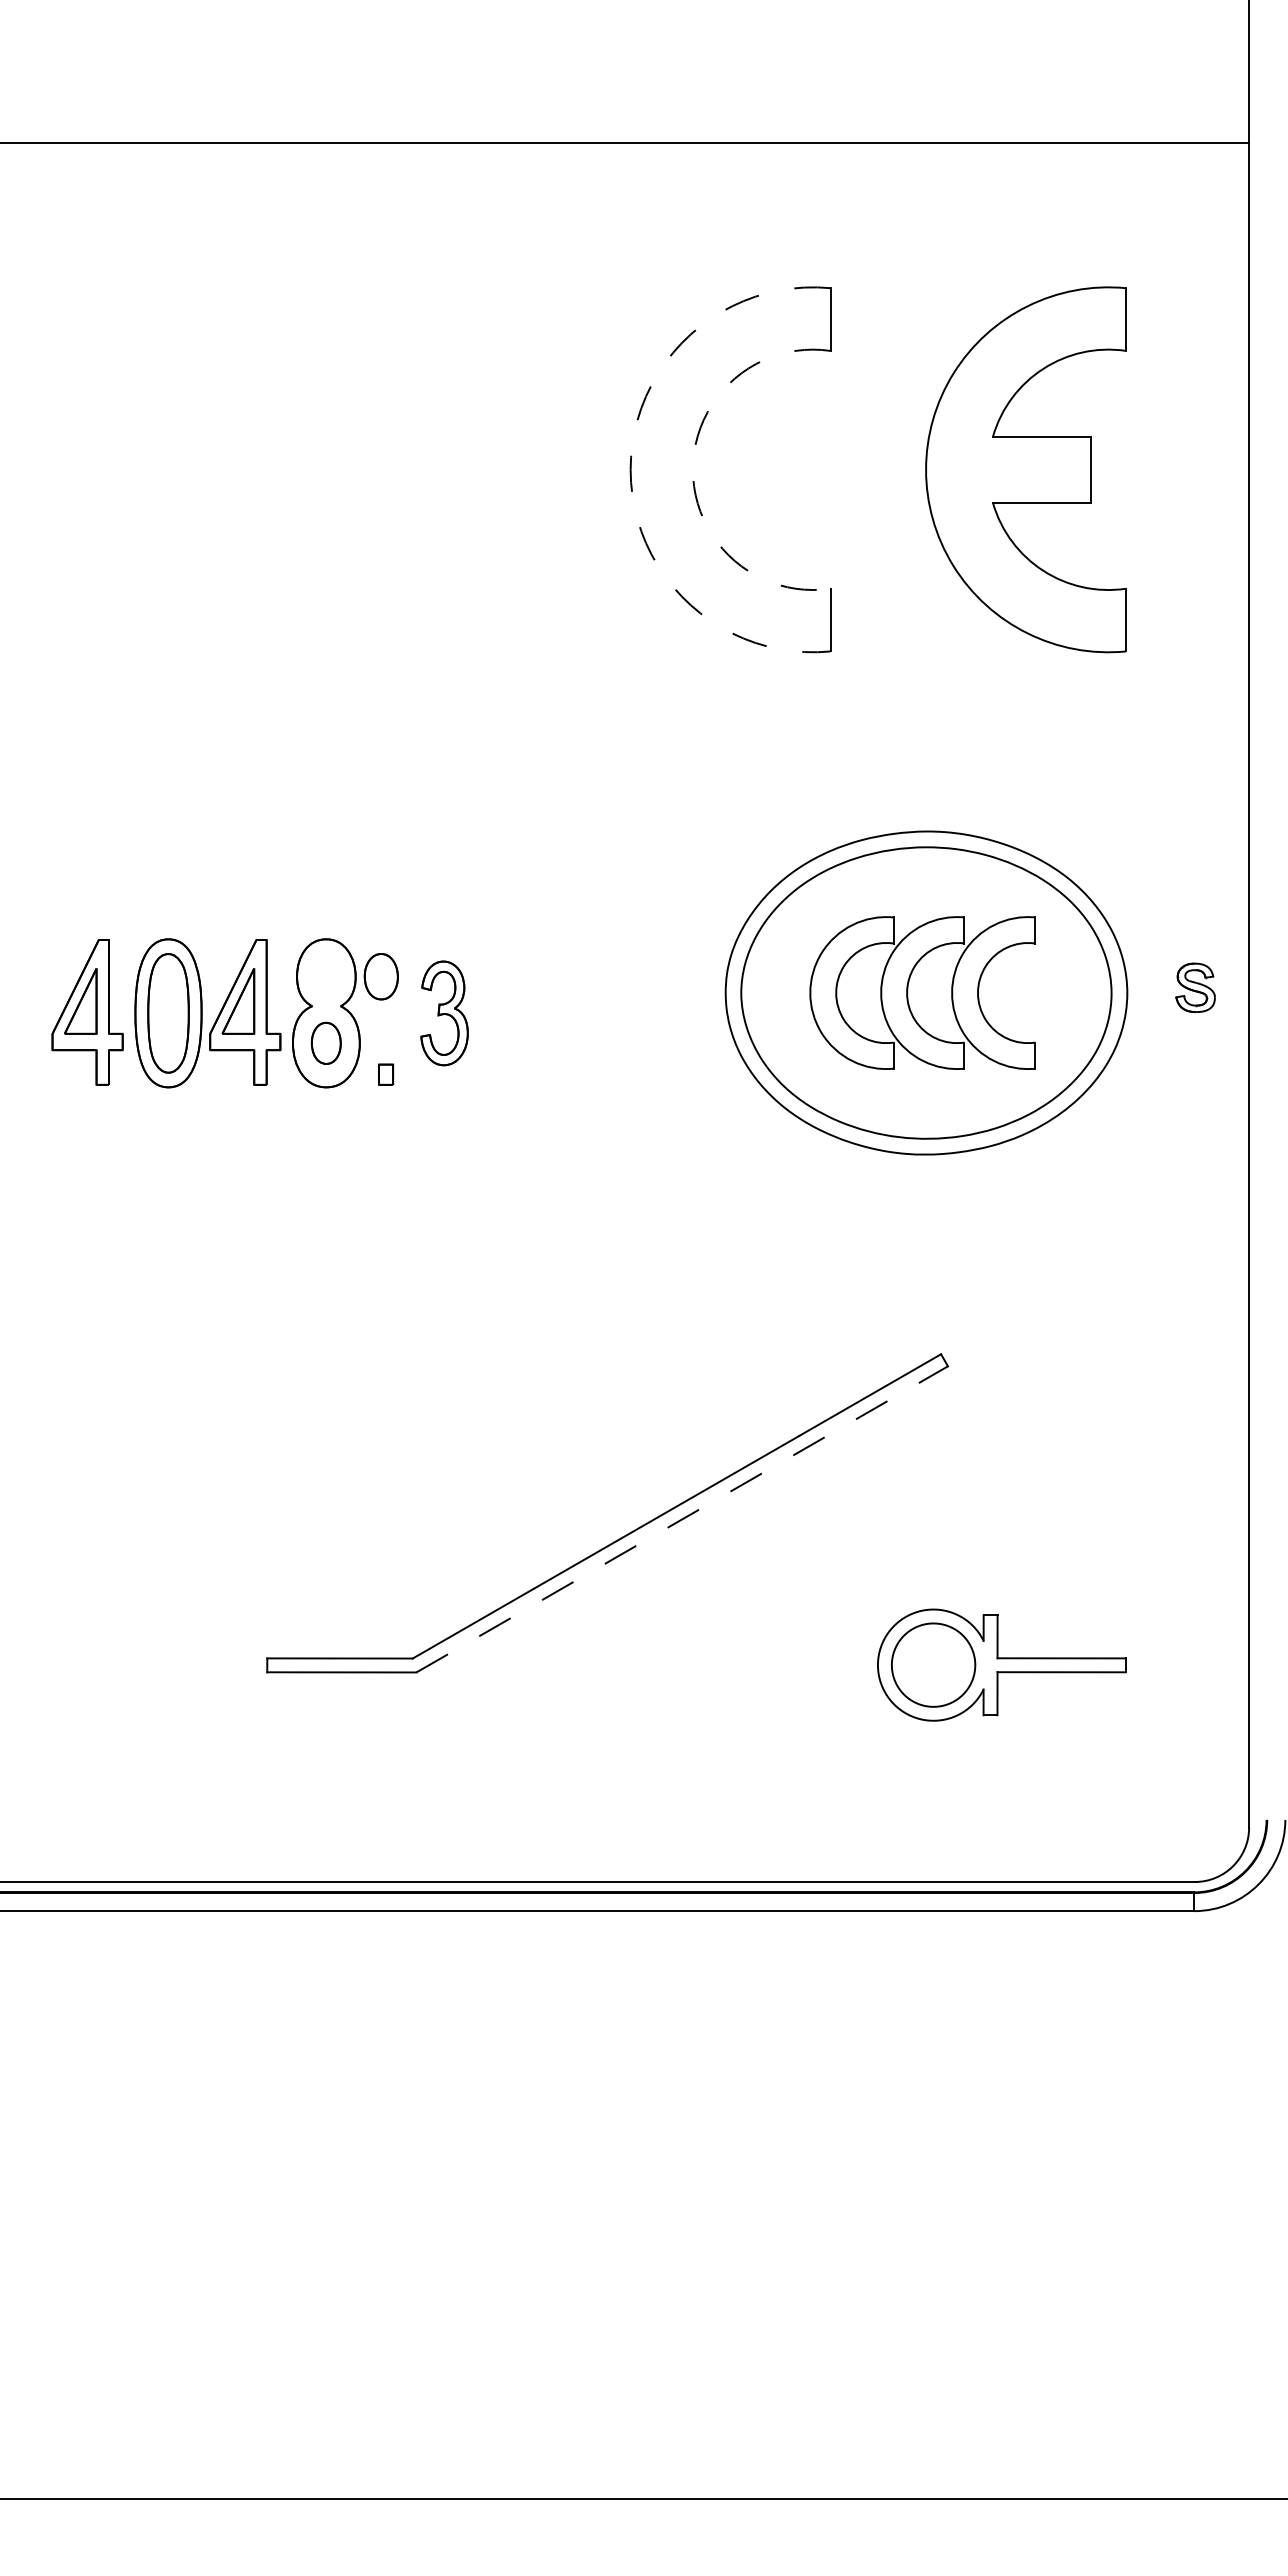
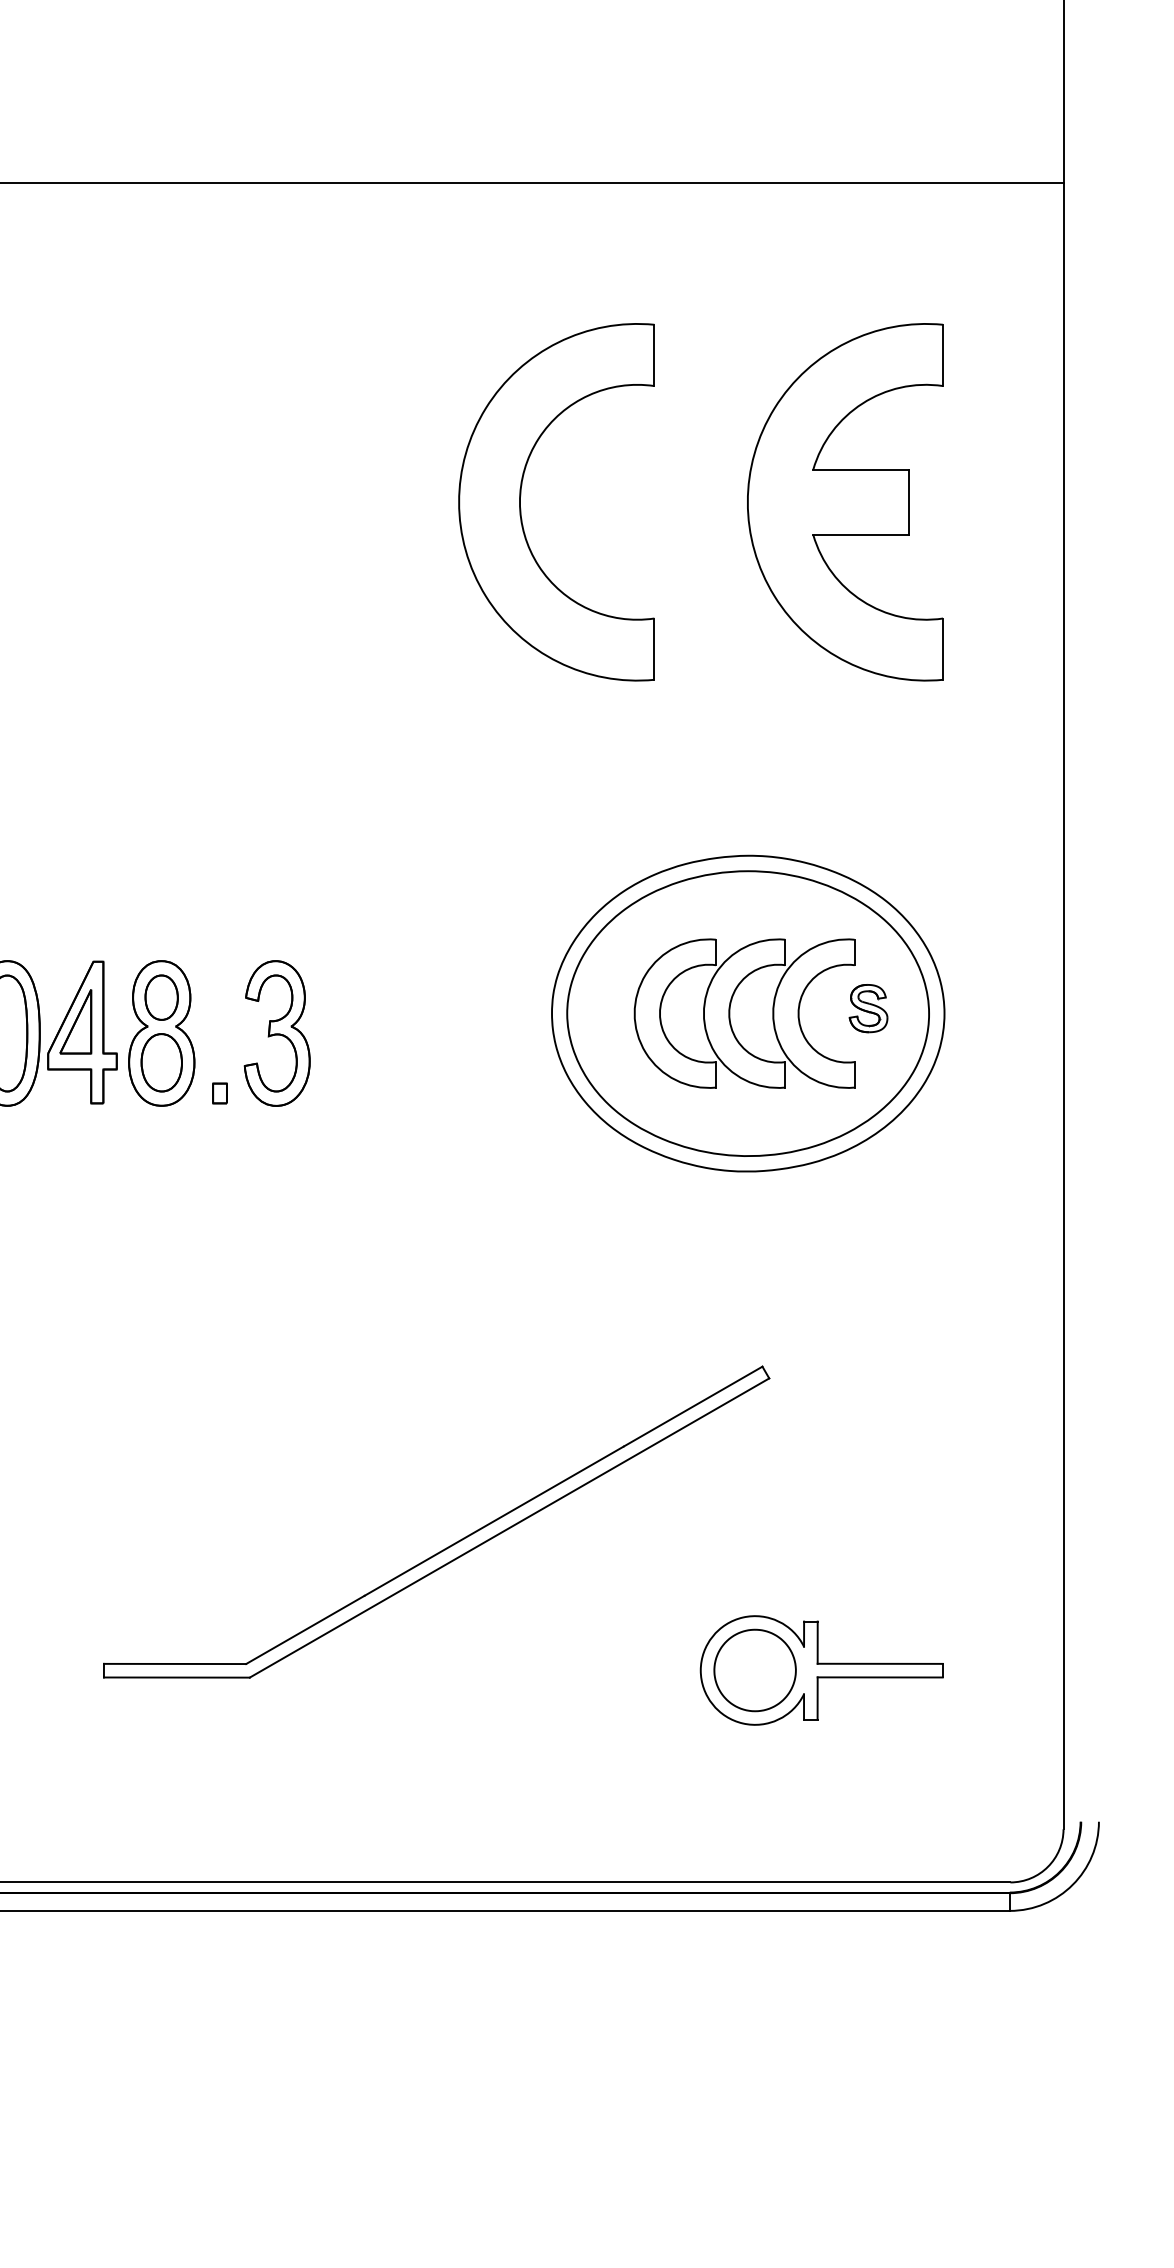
arc: (630, 469) -> (458, 501), dashed -> solid
arc: (692, 469) -> (519, 501), dashed -> solid
part: (380, 976) -> (160, 997), moved
part: (1195, 987) -> (868, 1008), moved
part: (444, 1013) -> (277, 1033), size x1.43
part: (325, 1043) -> (160, 1062), size x1.43
line: (682, 1519) -> (509, 1528), dashed -> solid

